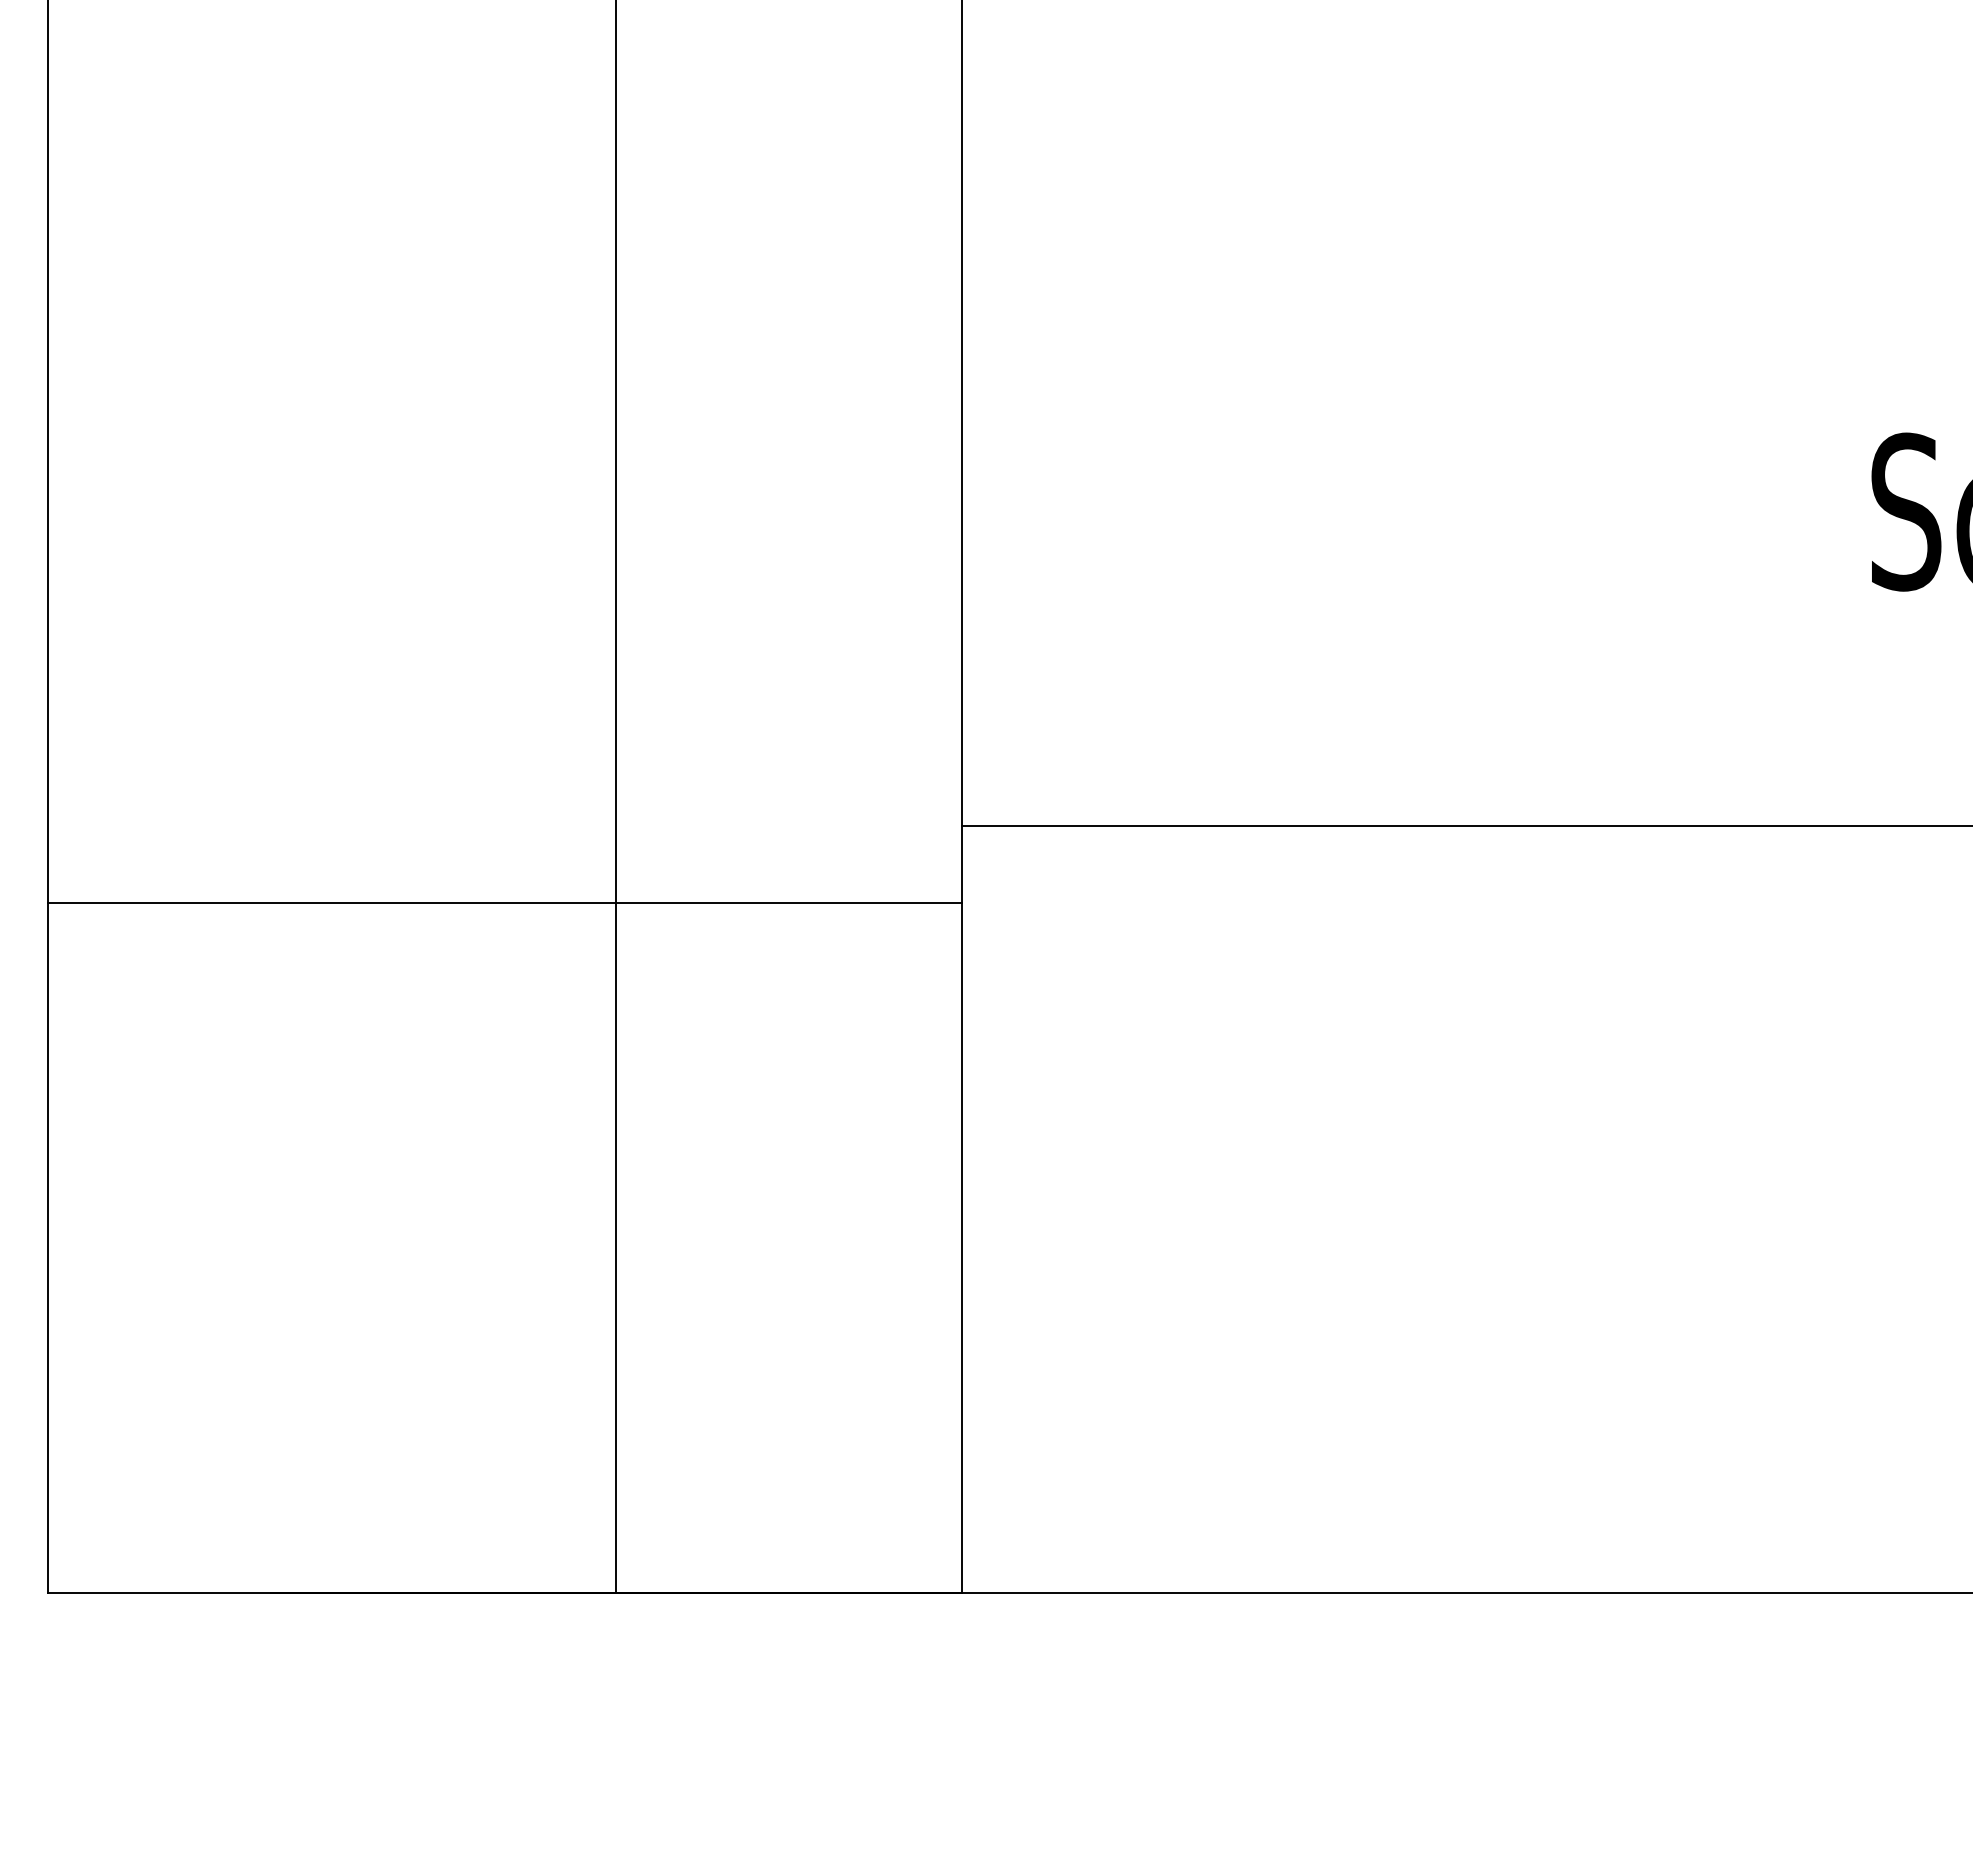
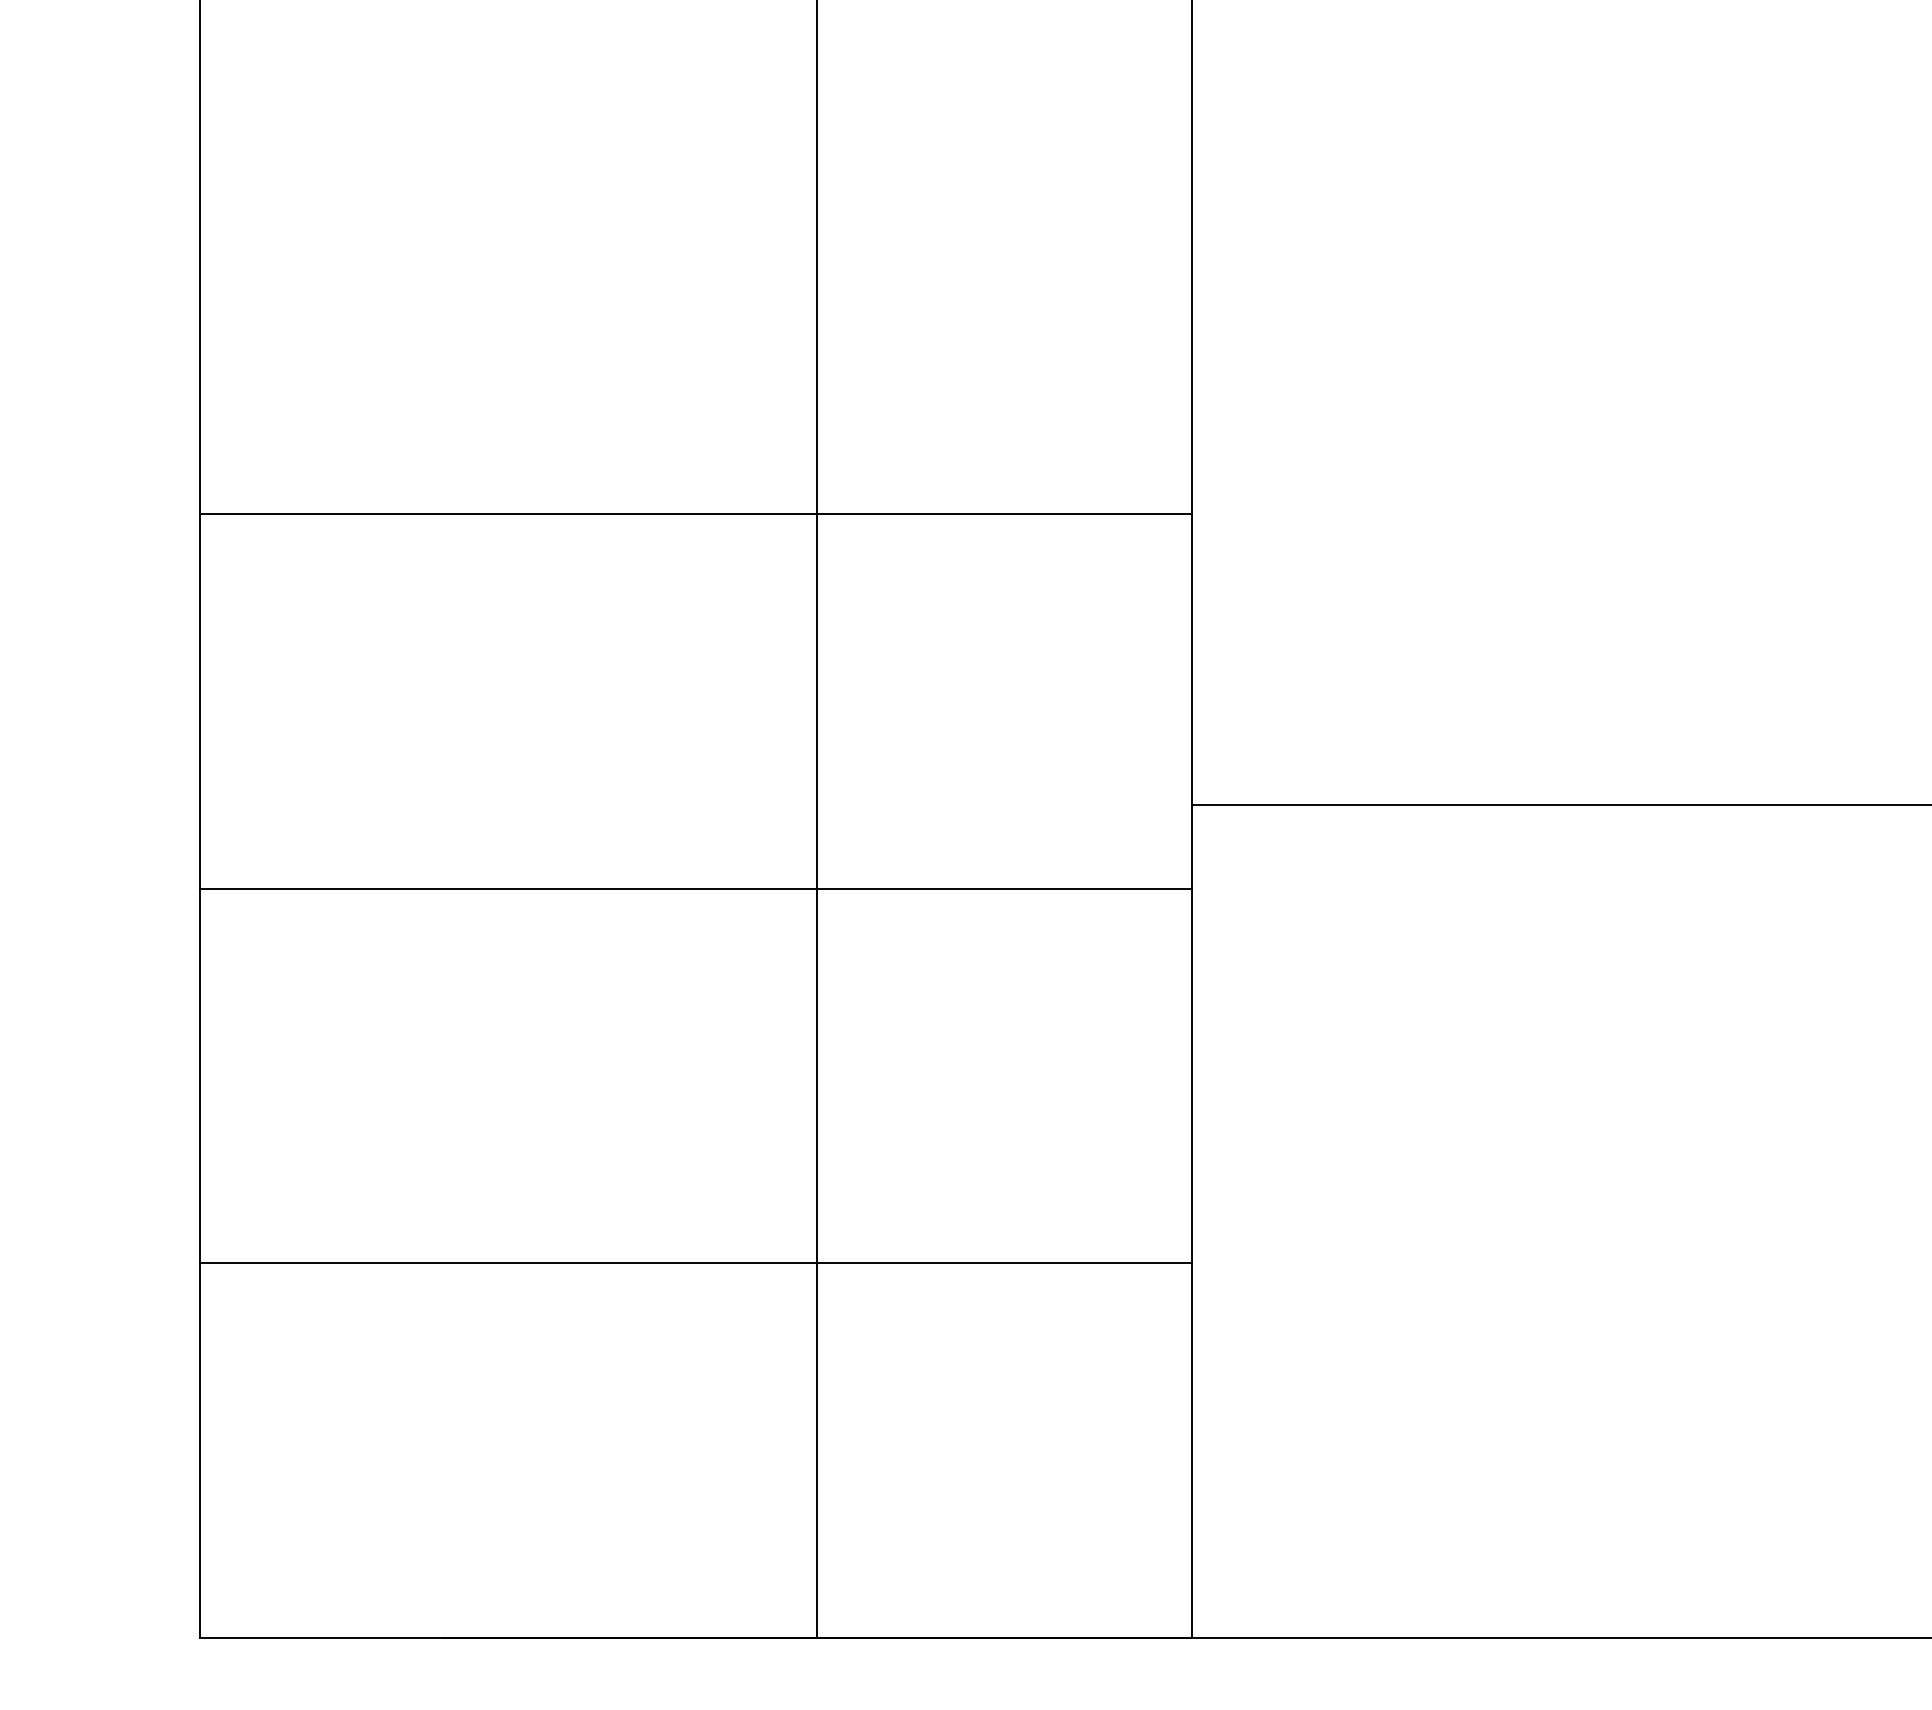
line: (504, 557) -> (695, 514), added
line: (504, 1248) -> (695, 1263), added

